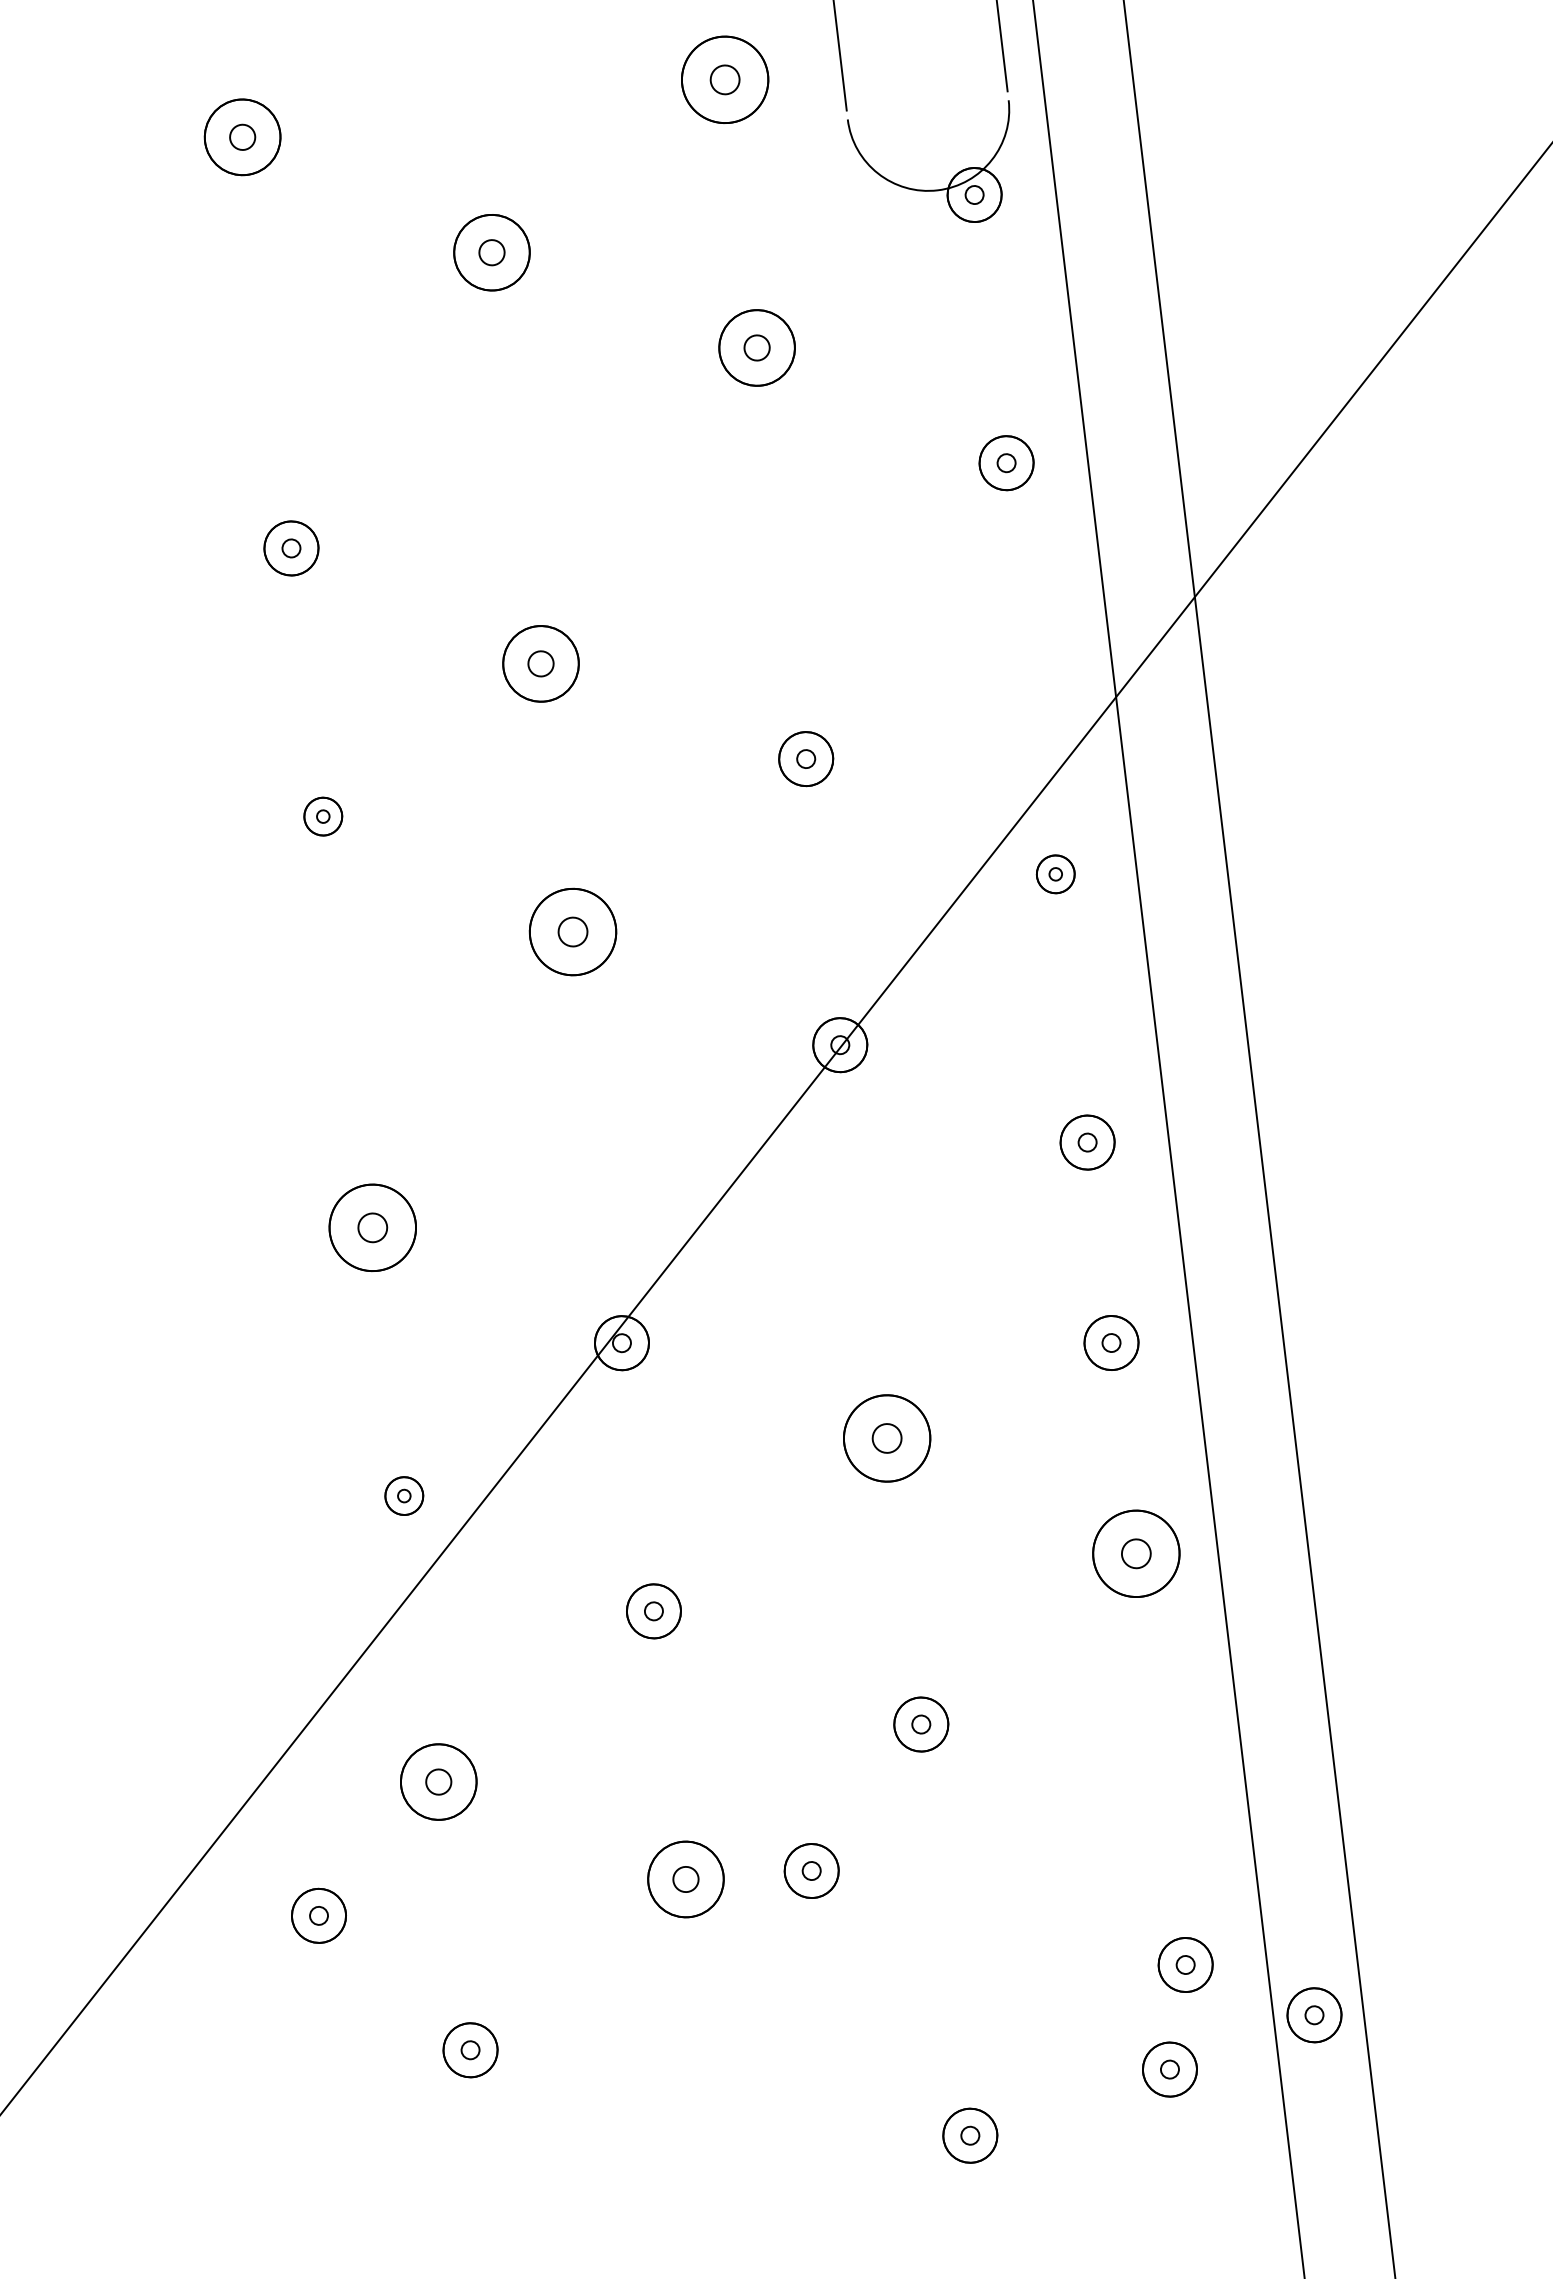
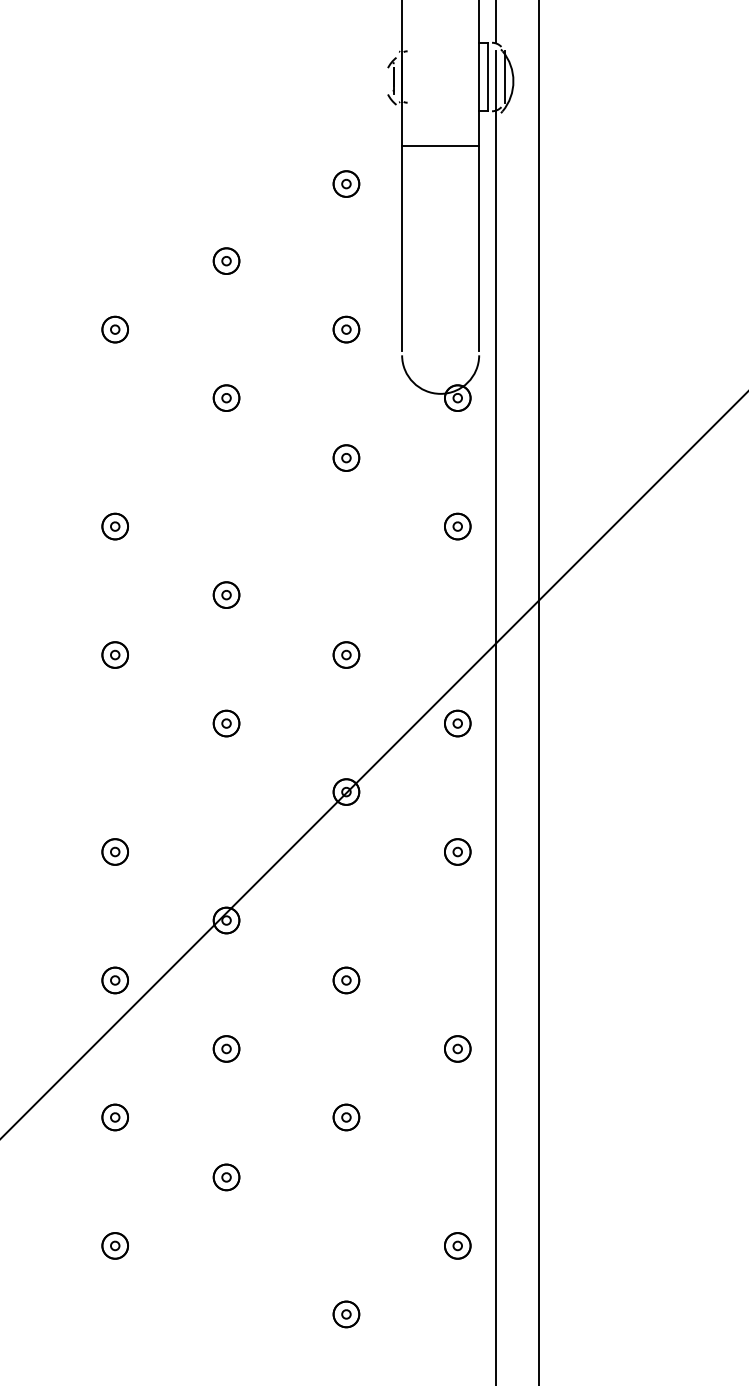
part: (725, 79) -> (346, 329), size x0.62
part: (240, 137) -> (114, 329), size x0.71
part: (491, 251) -> (226, 397), size x0.71
part: (757, 346) -> (346, 457), size x0.71
part: (540, 662) -> (226, 594), size x0.71
part: (321, 815) -> (114, 654), size x1.43
part: (1055, 874) -> (457, 723), size x1.43
part: (572, 931) -> (226, 723), size x0.62
part: (370, 1226) -> (114, 851), size x0.62
part: (1110, 1342) -> (457, 947), removed
part: (887, 1438) -> (346, 980), size x0.62
part: (402, 1496) -> (114, 980), size x1.43
part: (1135, 1552) -> (457, 1048), size x0.62
part: (437, 1782) -> (114, 1117), size x0.71
part: (811, 1871) -> (286, 1180), removed
part: (685, 1879) -> (226, 1177), size x0.71
part: (317, 1915) -> (50, 1173), removed
part: (1313, 2014) -> (515, 1276), removed
part: (1170, 2069) -> (444, 1294), removed

